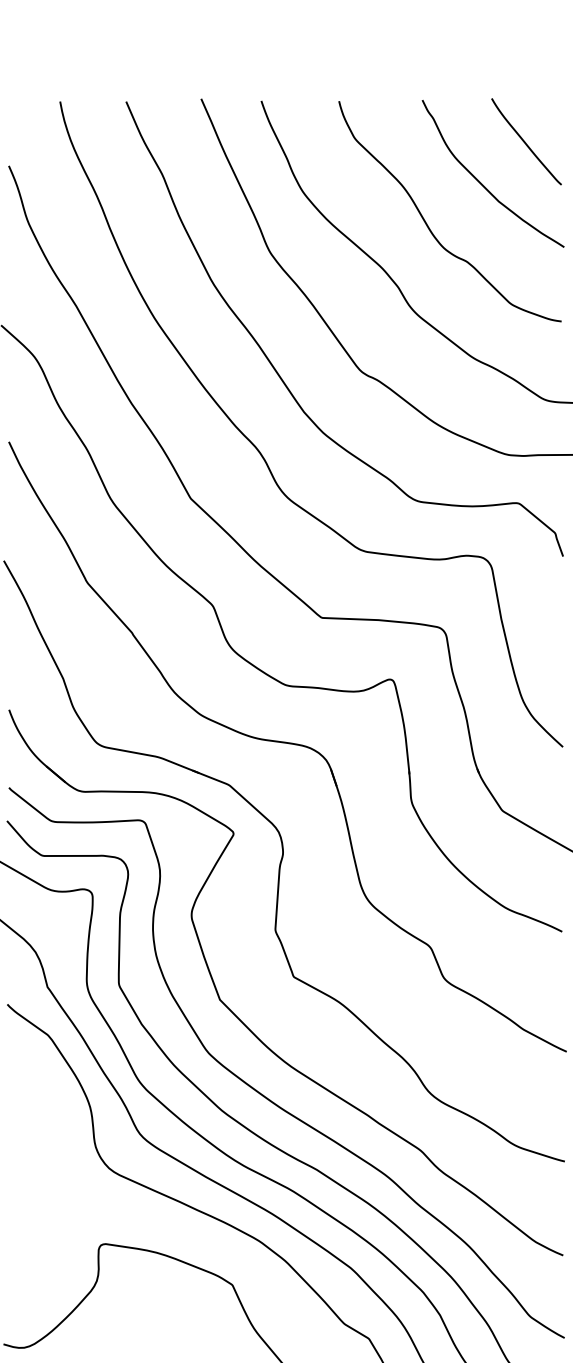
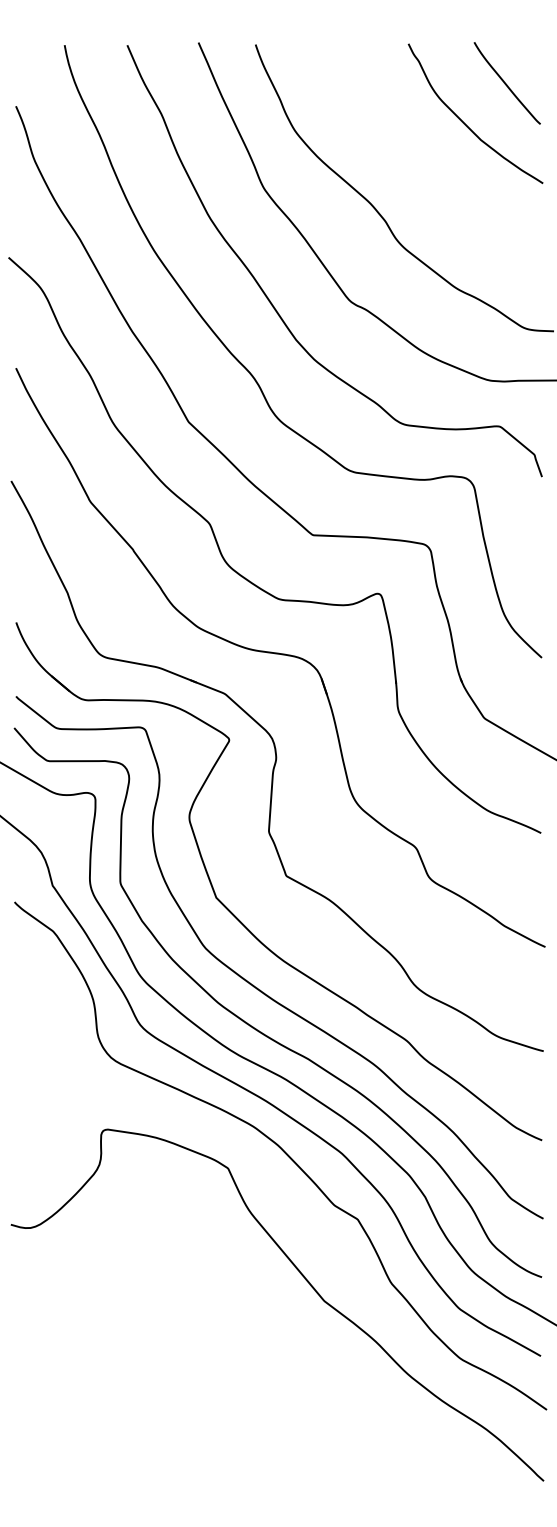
curve: (426, 222) -> (412, 159), removed

